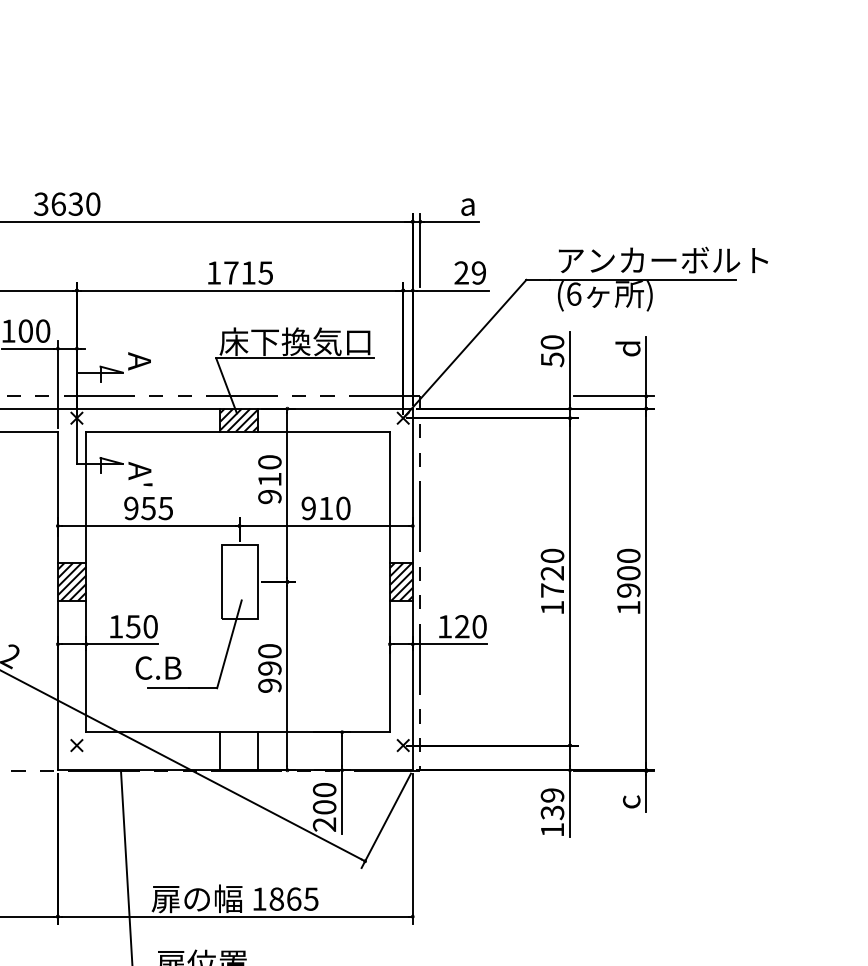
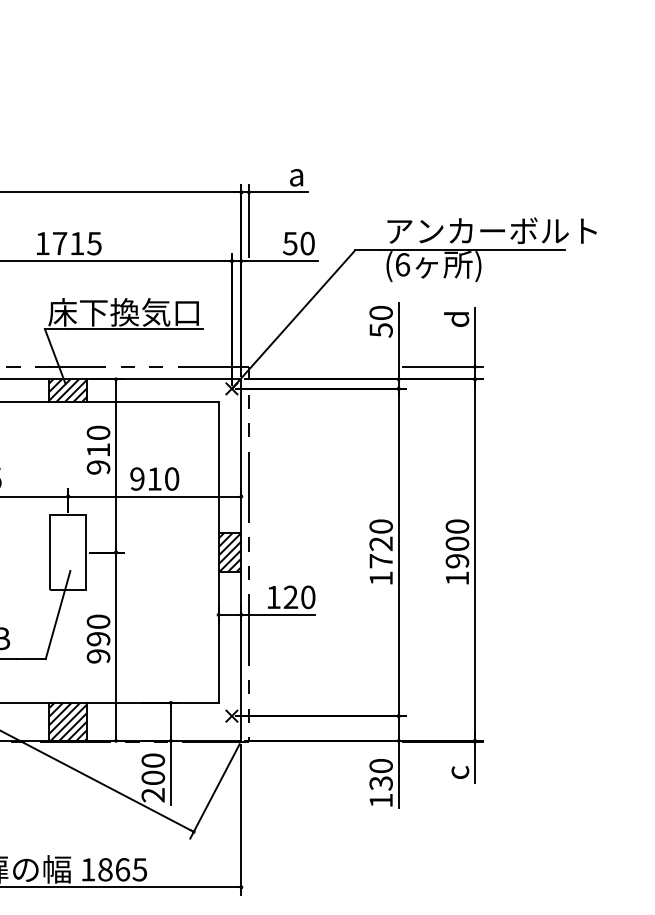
text: (470, 272) -> (299, 243), 29 -> 50
hatch: (239, 751) -> (68, 722), added
text: (552, 795) -> (381, 766), 139 -> 130

